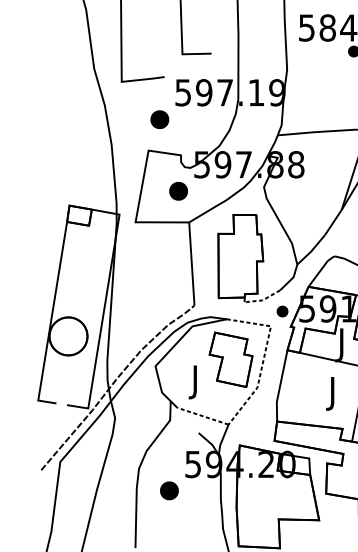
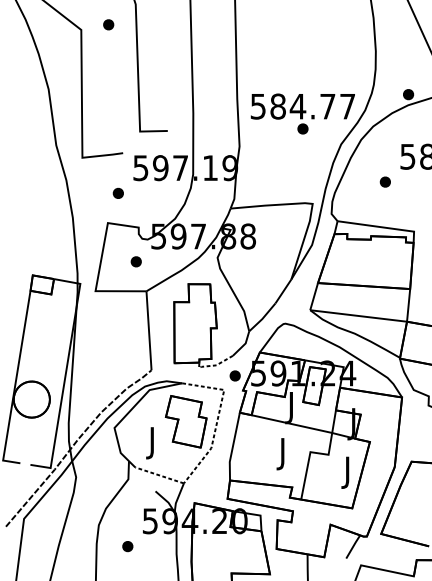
part: (158, 118) -> (117, 192), size x0.62
part: (177, 191) -> (135, 261), size x0.62
part: (169, 491) -> (127, 546), size x0.62

